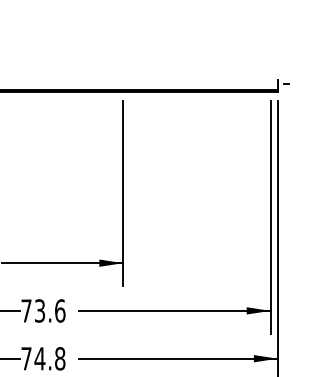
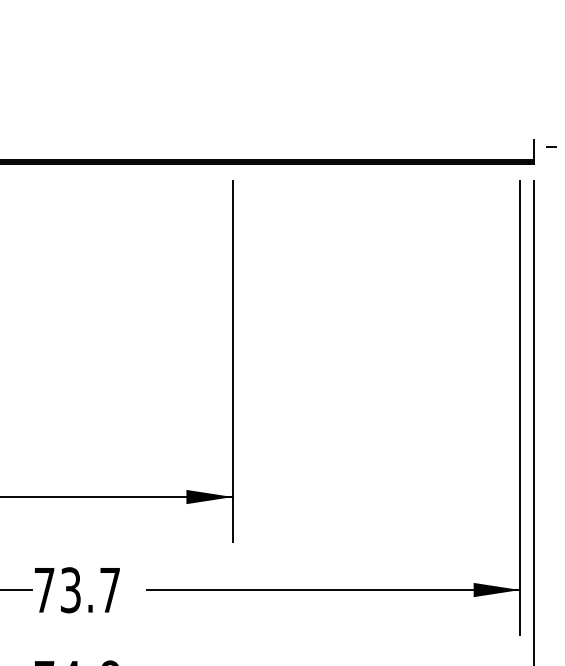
text: (60, 310) -> (110, 589), 73.6 -> 73.7

